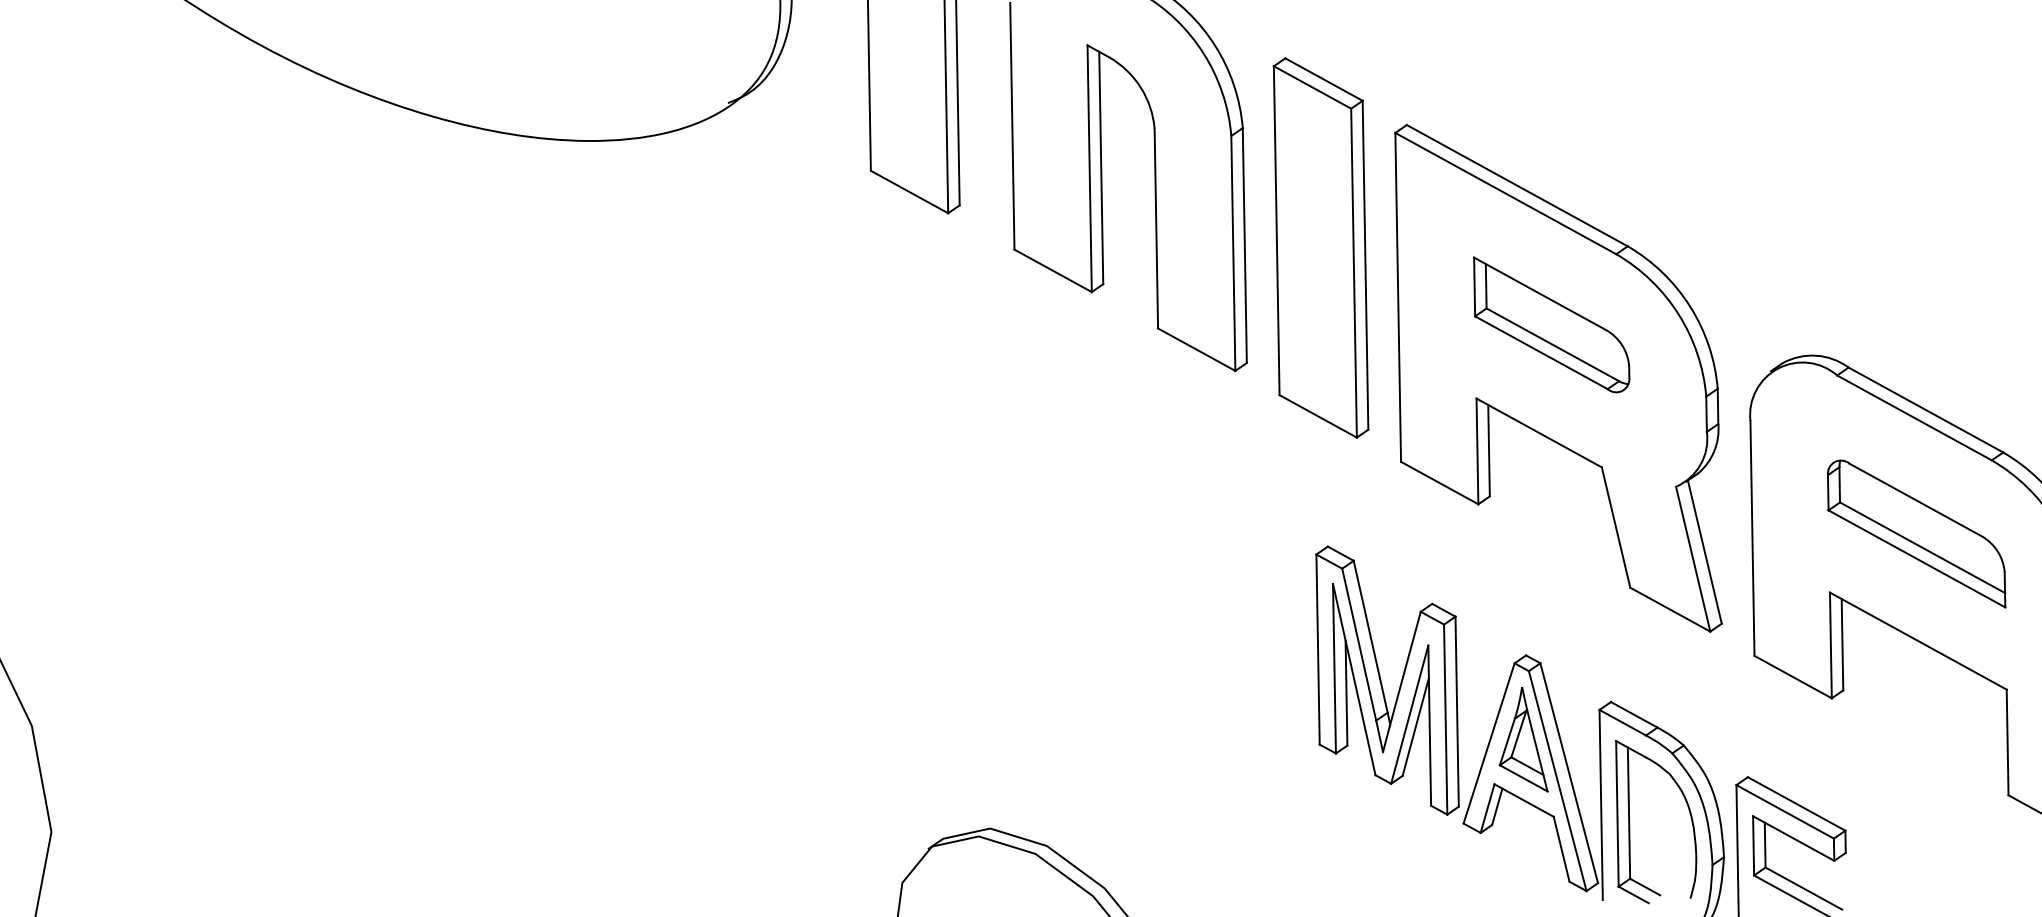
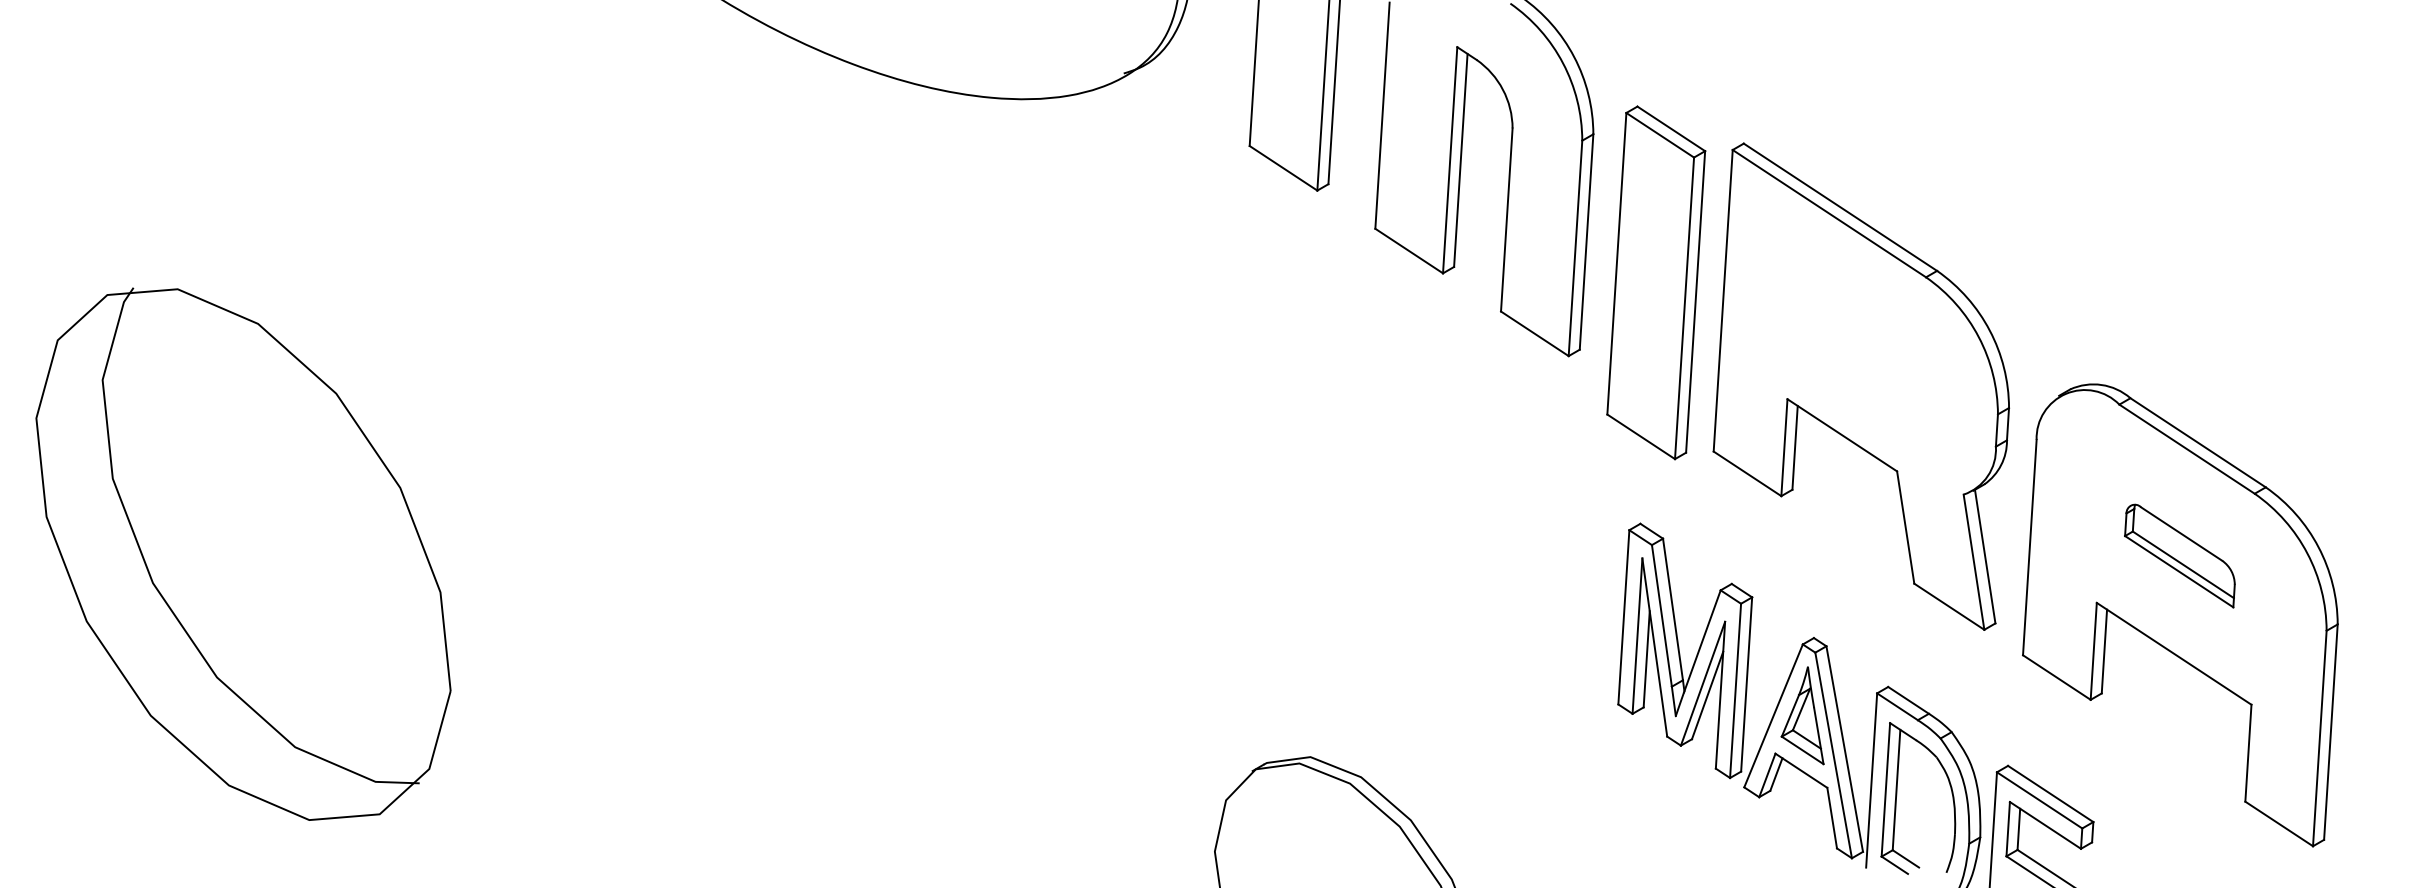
part: (1321, 247) -> (1656, 282), moved
part: (1550, 324) -> (1860, 336), removed
part: (1915, 533) -> (2179, 555), size x0.7

